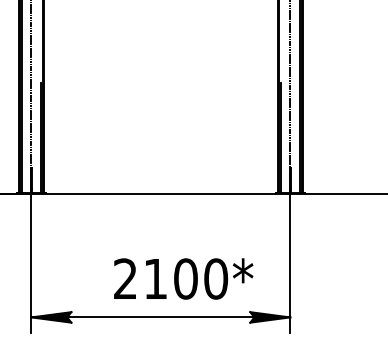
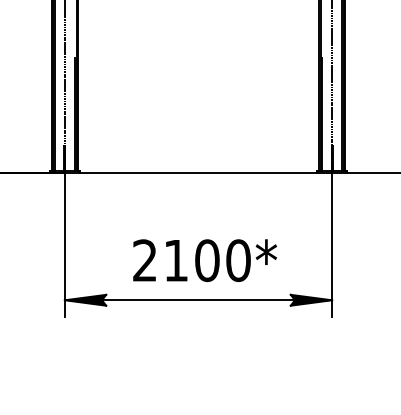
text: (183, 278) -> (204, 260), moved

